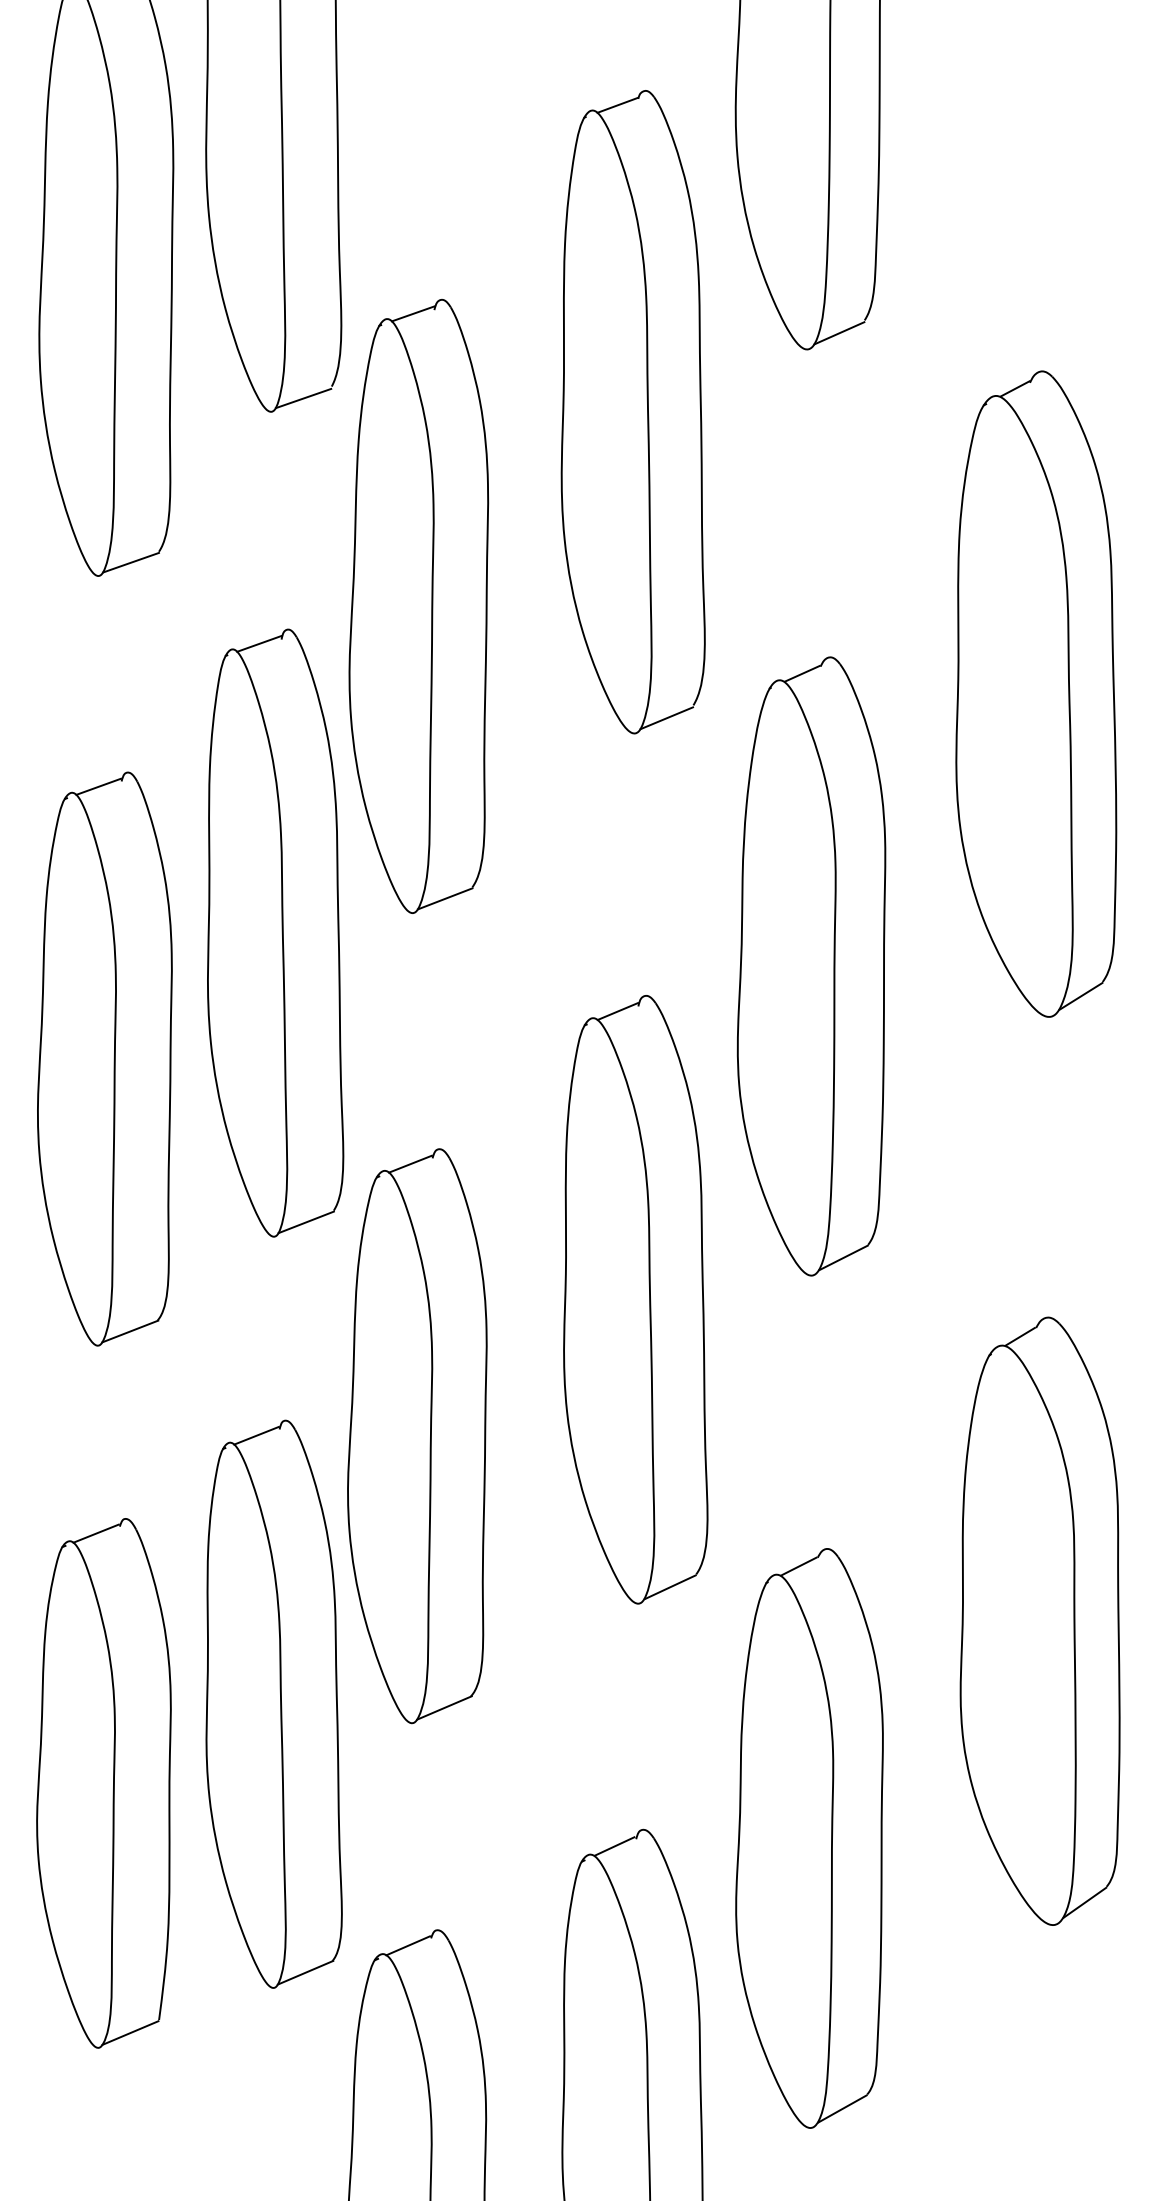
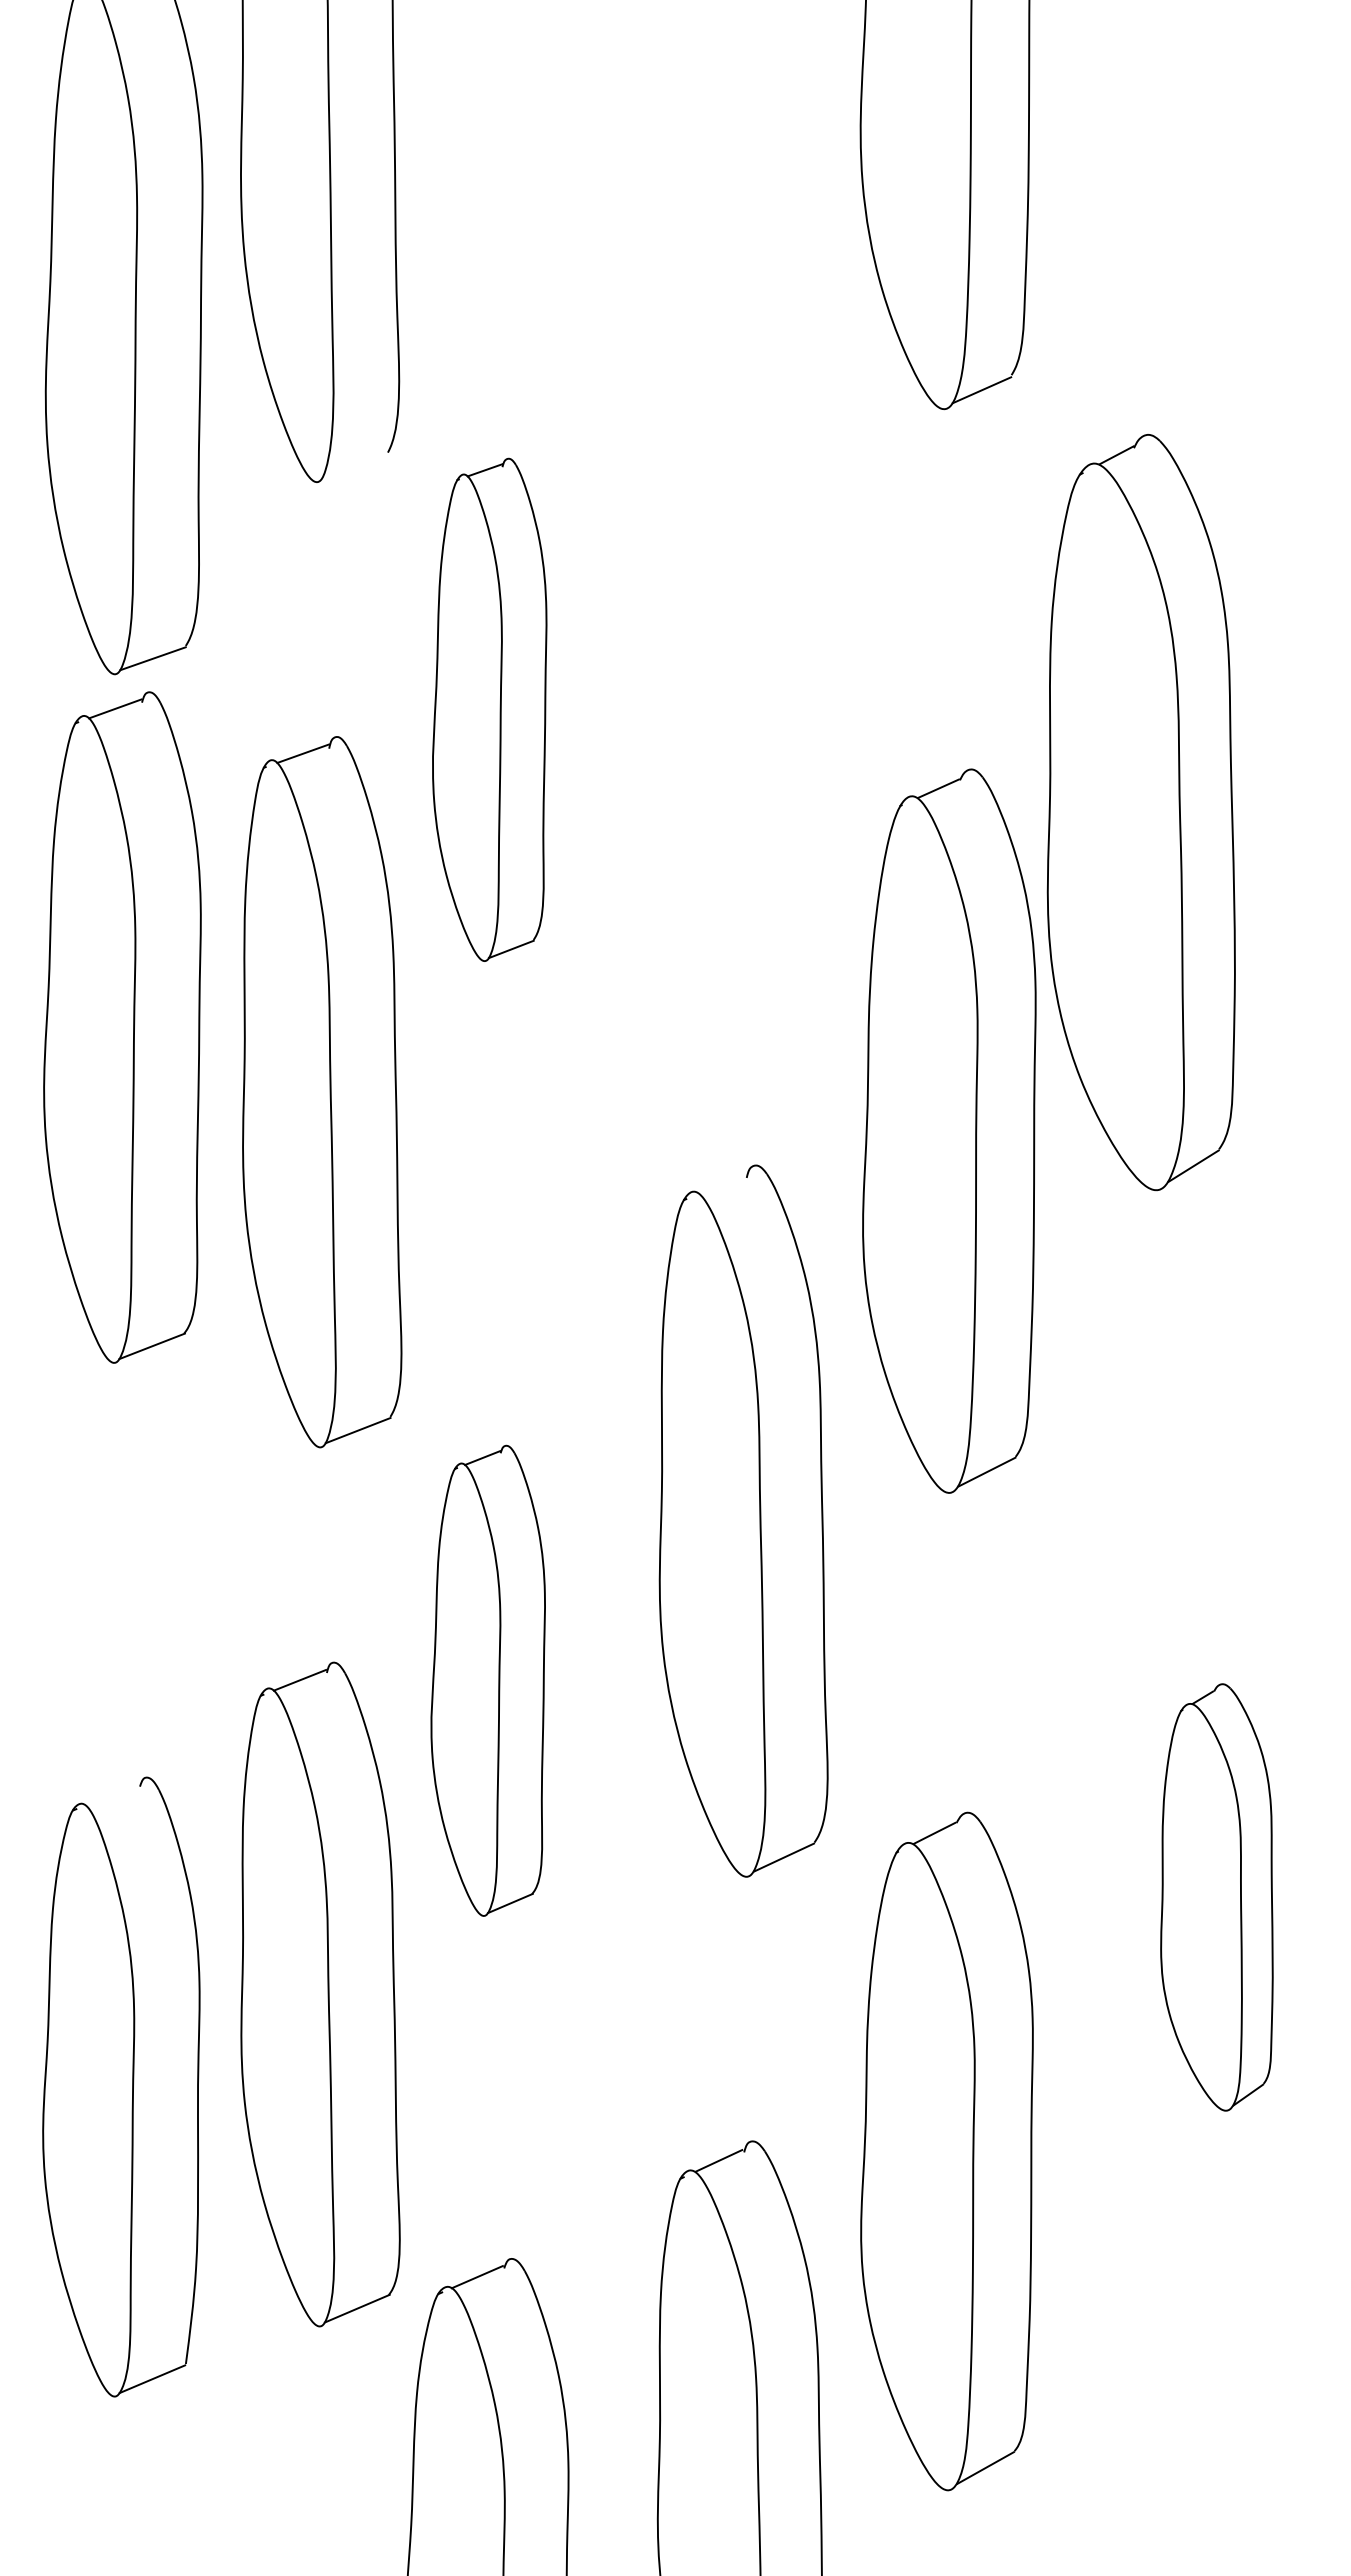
line: (303, 398) -> (354, 466), removed
part: (633, 412) -> (740, 482), removed
part: (418, 606) -> (489, 709), size x0.7
part: (1035, 694) -> (1140, 812), moved
line: (617, 1011) -> (722, 1183), removed
part: (104, 1059) -> (122, 1027), moved
part: (417, 1435) -> (488, 1680), size x0.7
line: (95, 1533) -> (111, 1794), removed
part: (1039, 1621) -> (1216, 1897), size x0.6

